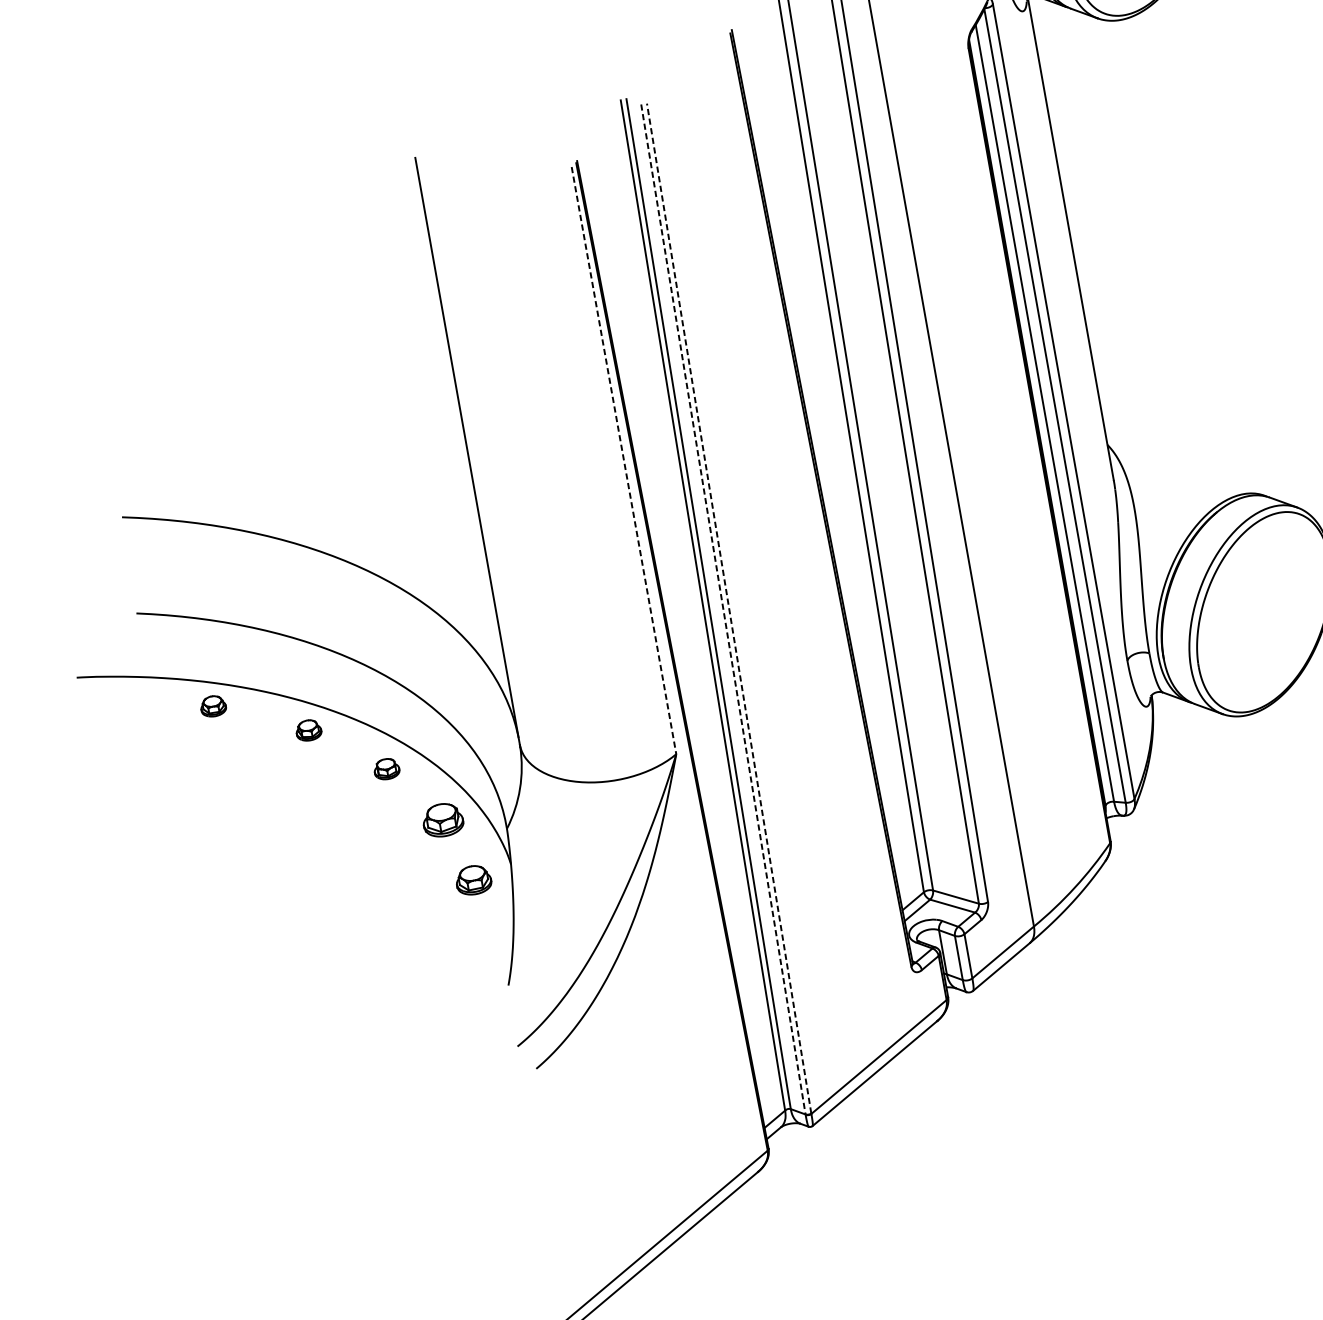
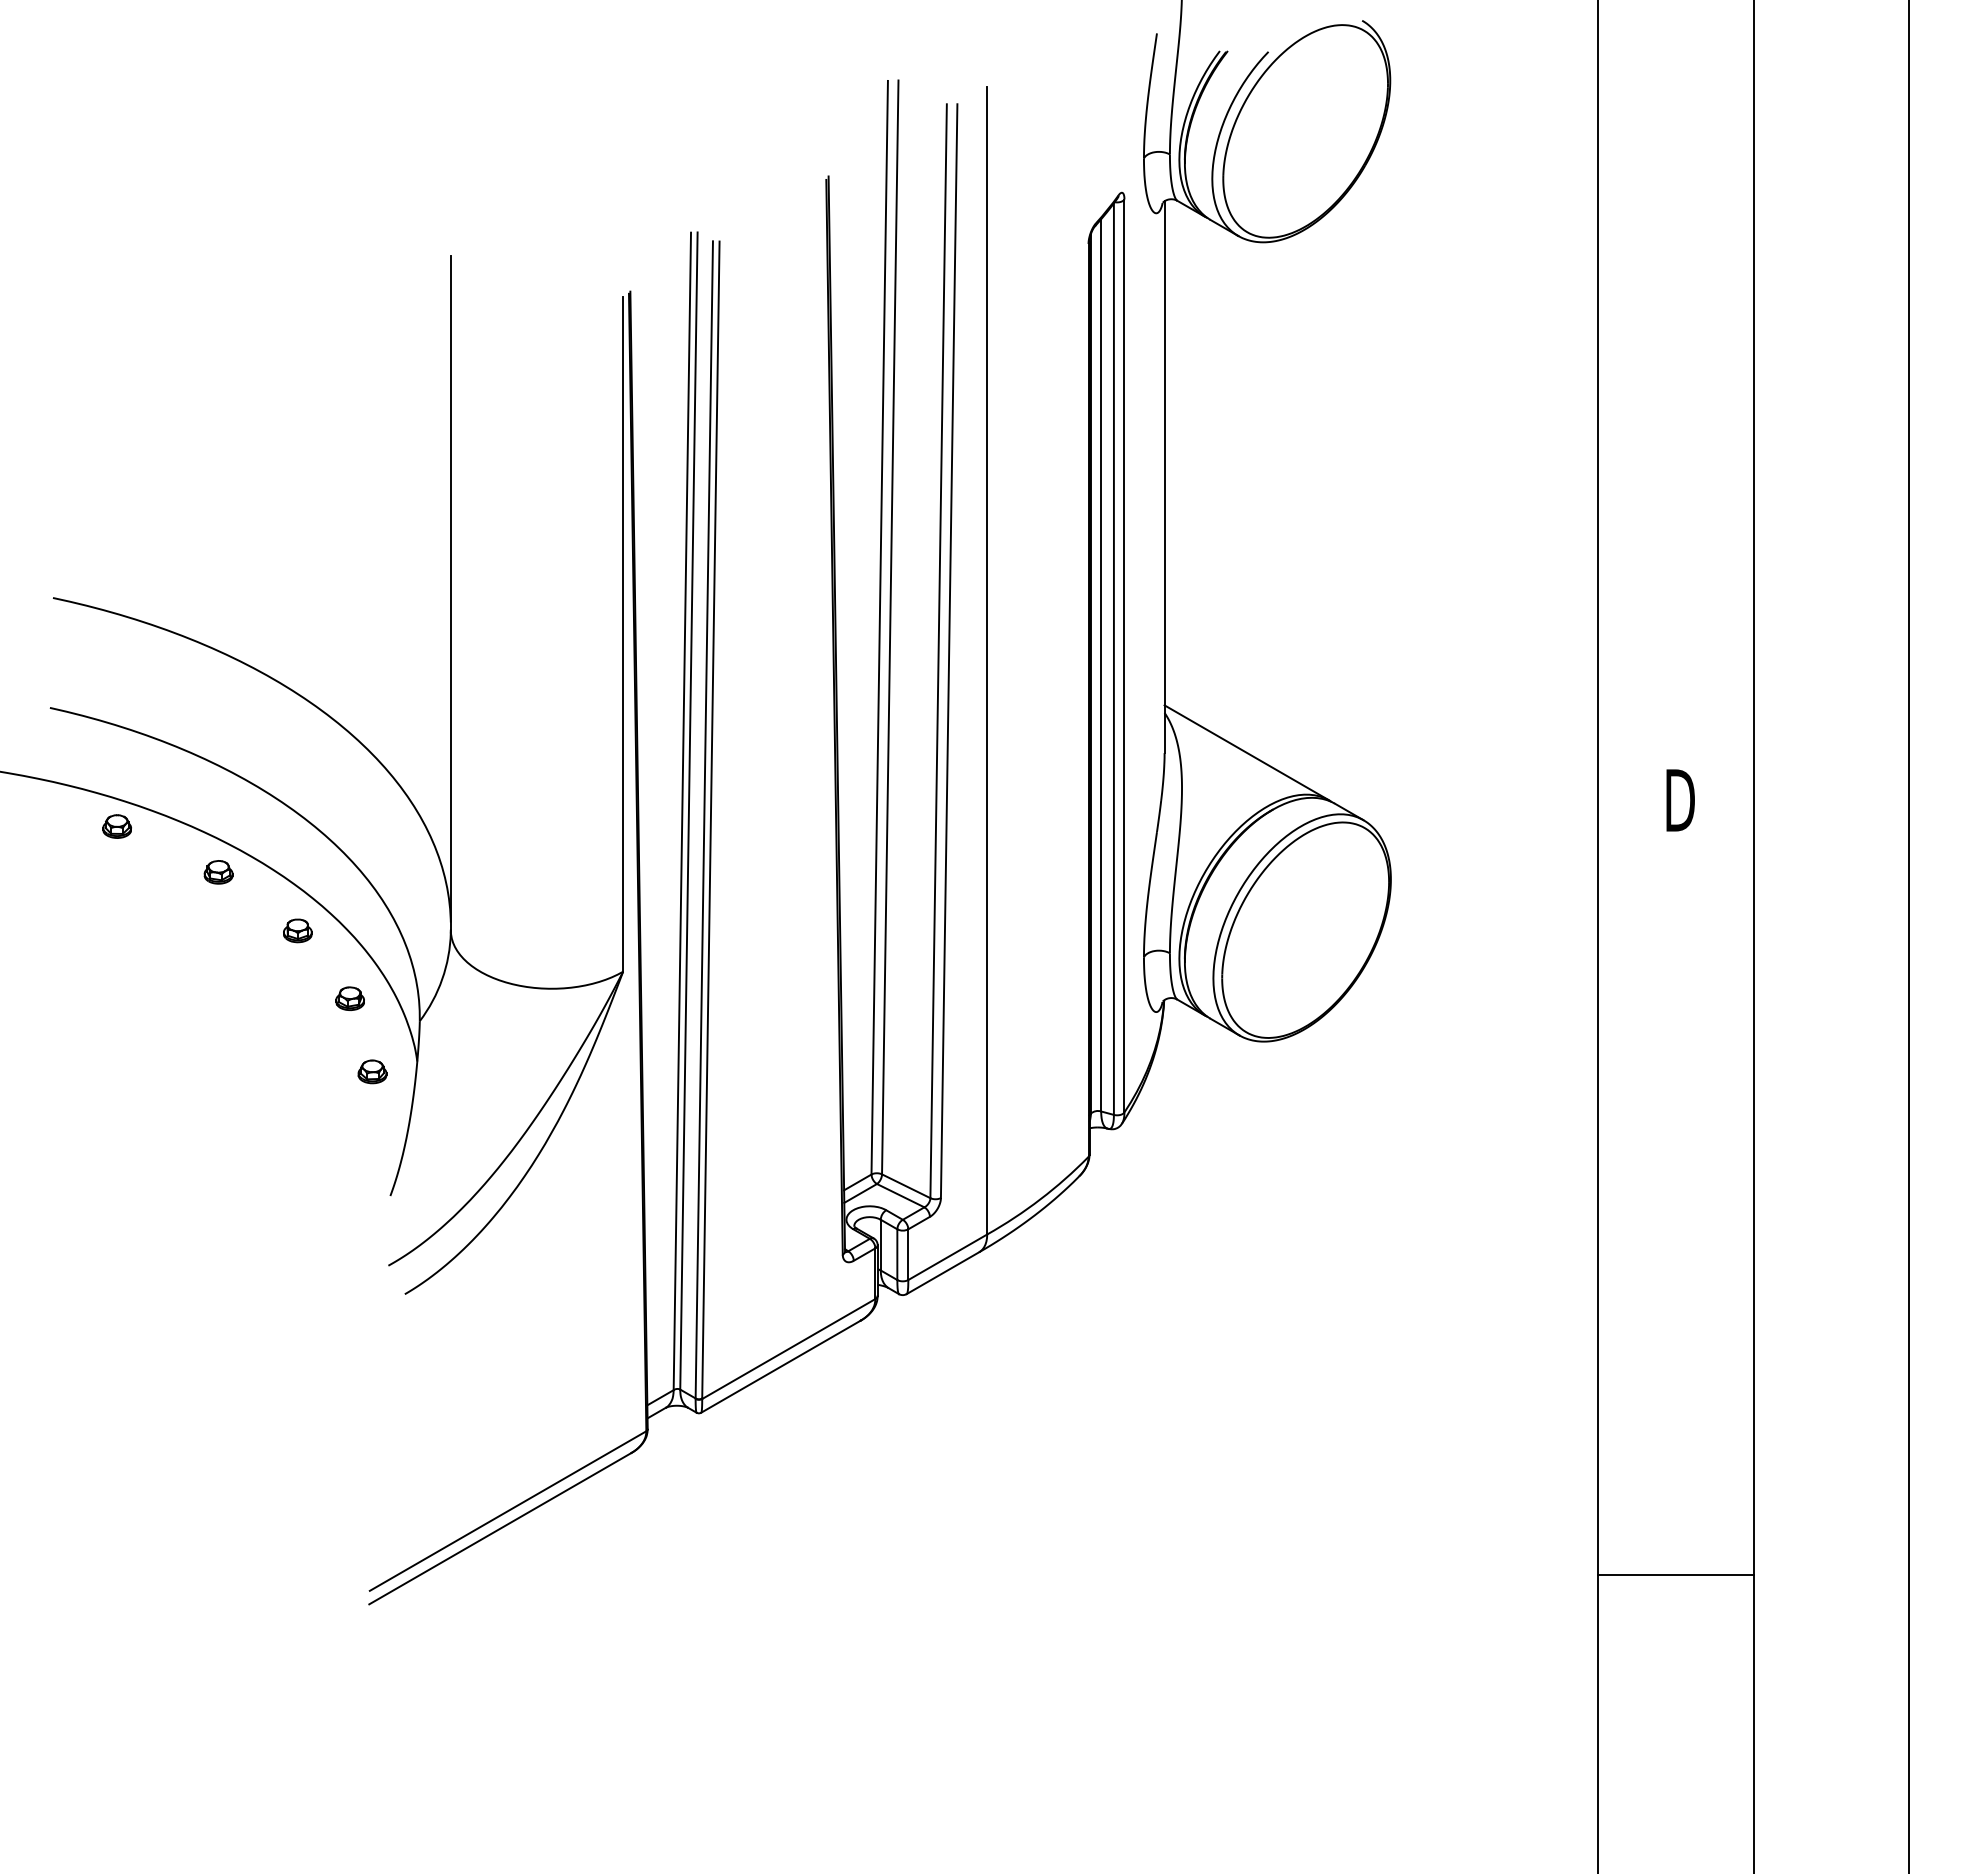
line: (624, 460) -> (623, 634), dashed -> solid
line: (1184, 466) -> (1246, 752), added
line: (723, 609) -> (704, 819), dashed -> solid
line: (728, 609) -> (710, 820), dashed -> solid
part: (442, 819) -> (349, 998), size x0.62
part: (473, 879) -> (372, 1071), size x0.71

